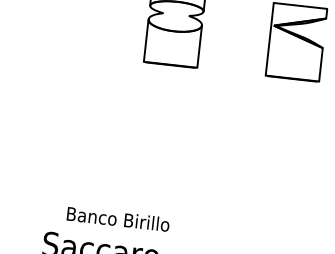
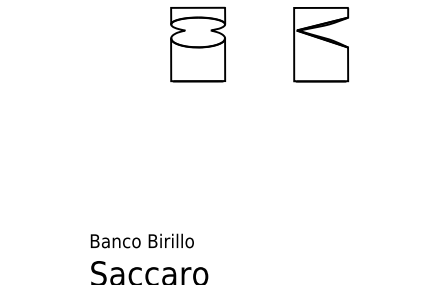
text: (117, 218) -> (141, 240), moved

